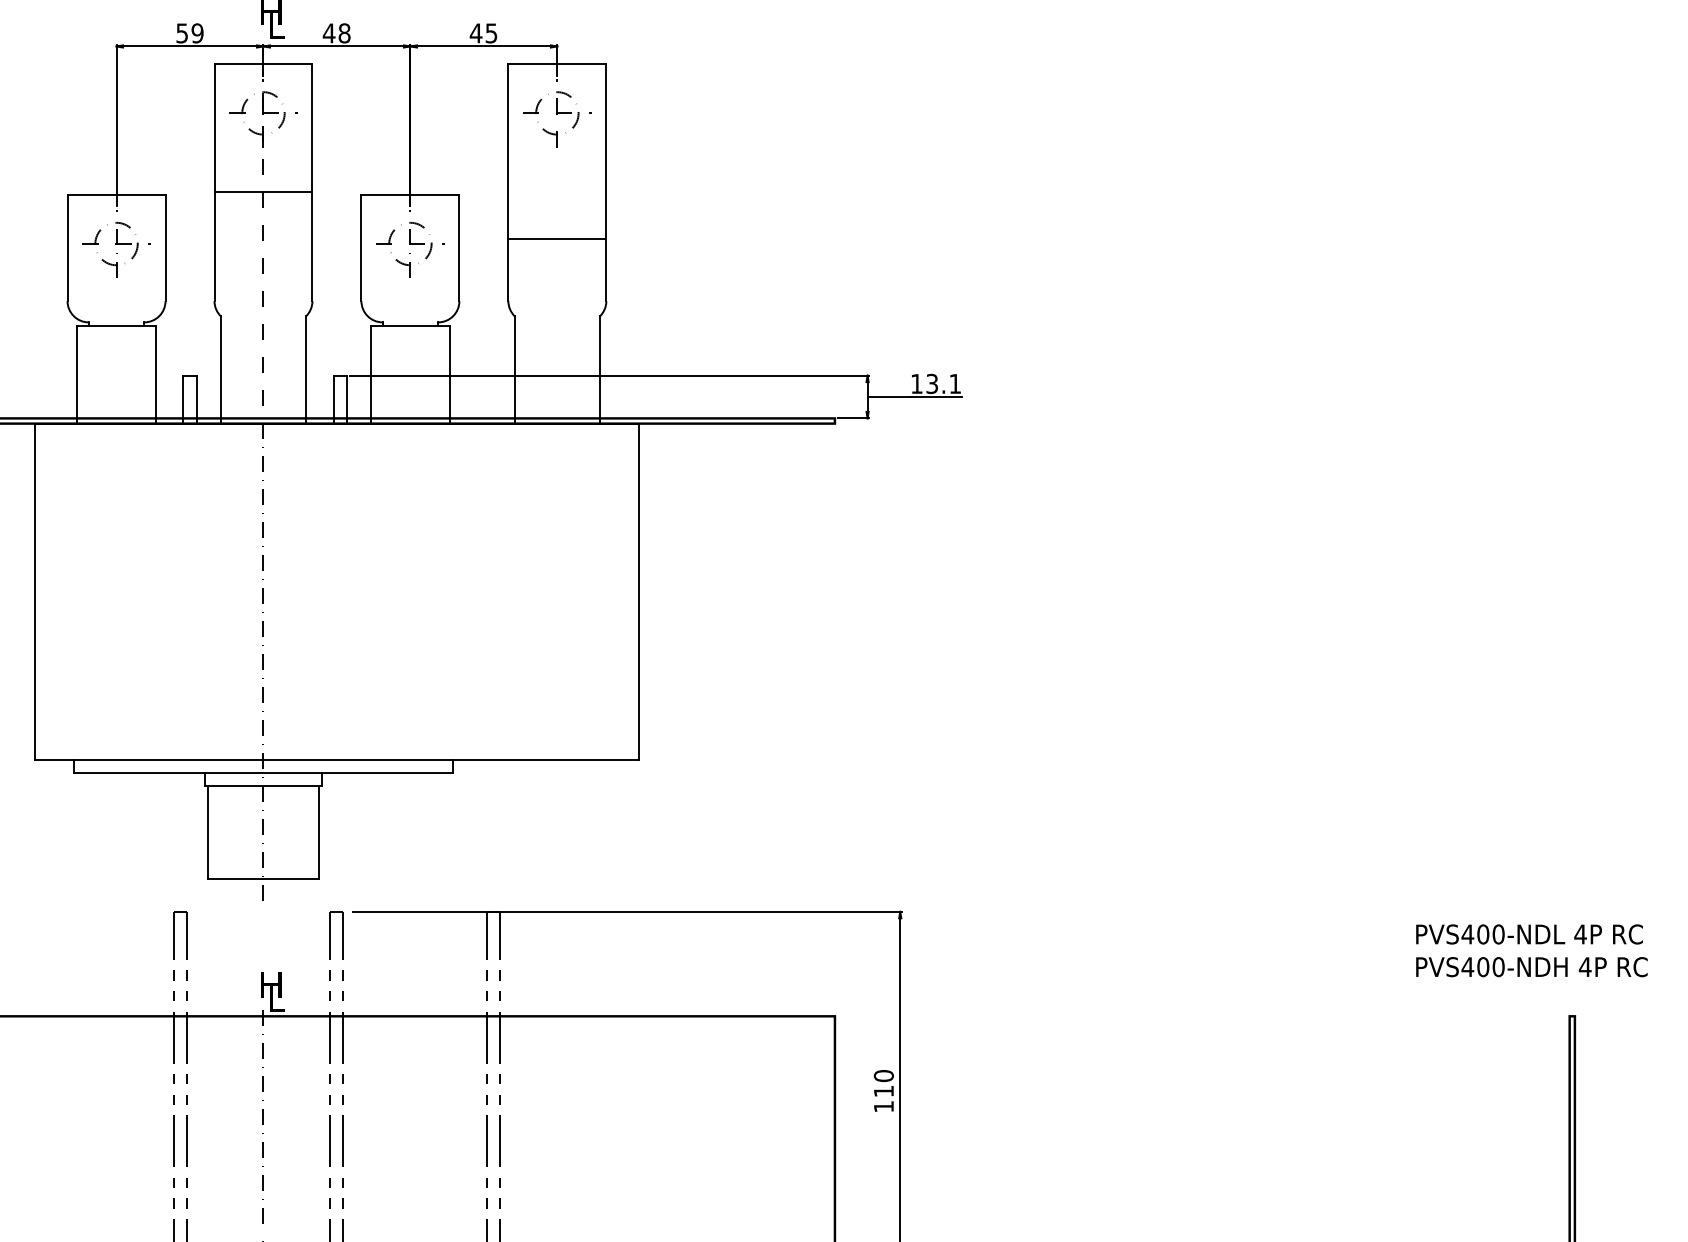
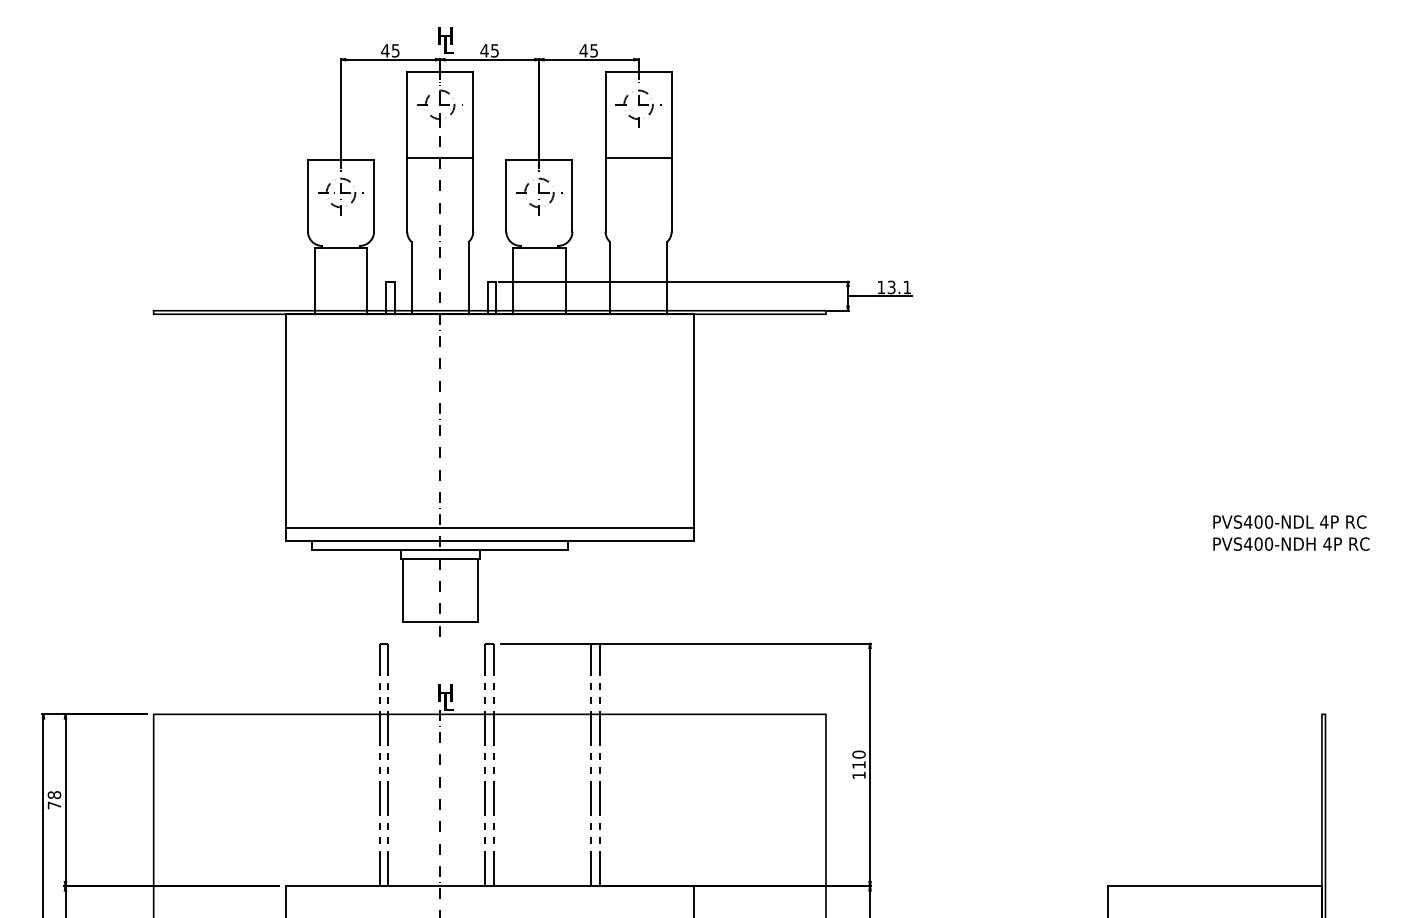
text: (189, 32) -> (390, 50), 59 -> 45
text: (343, 32) -> (494, 50), 48 -> 45
line: (557, 238) -> (638, 157), moved
line: (336, 741) -> (489, 528), added
text: (1531, 949) -> (1291, 532), moved

